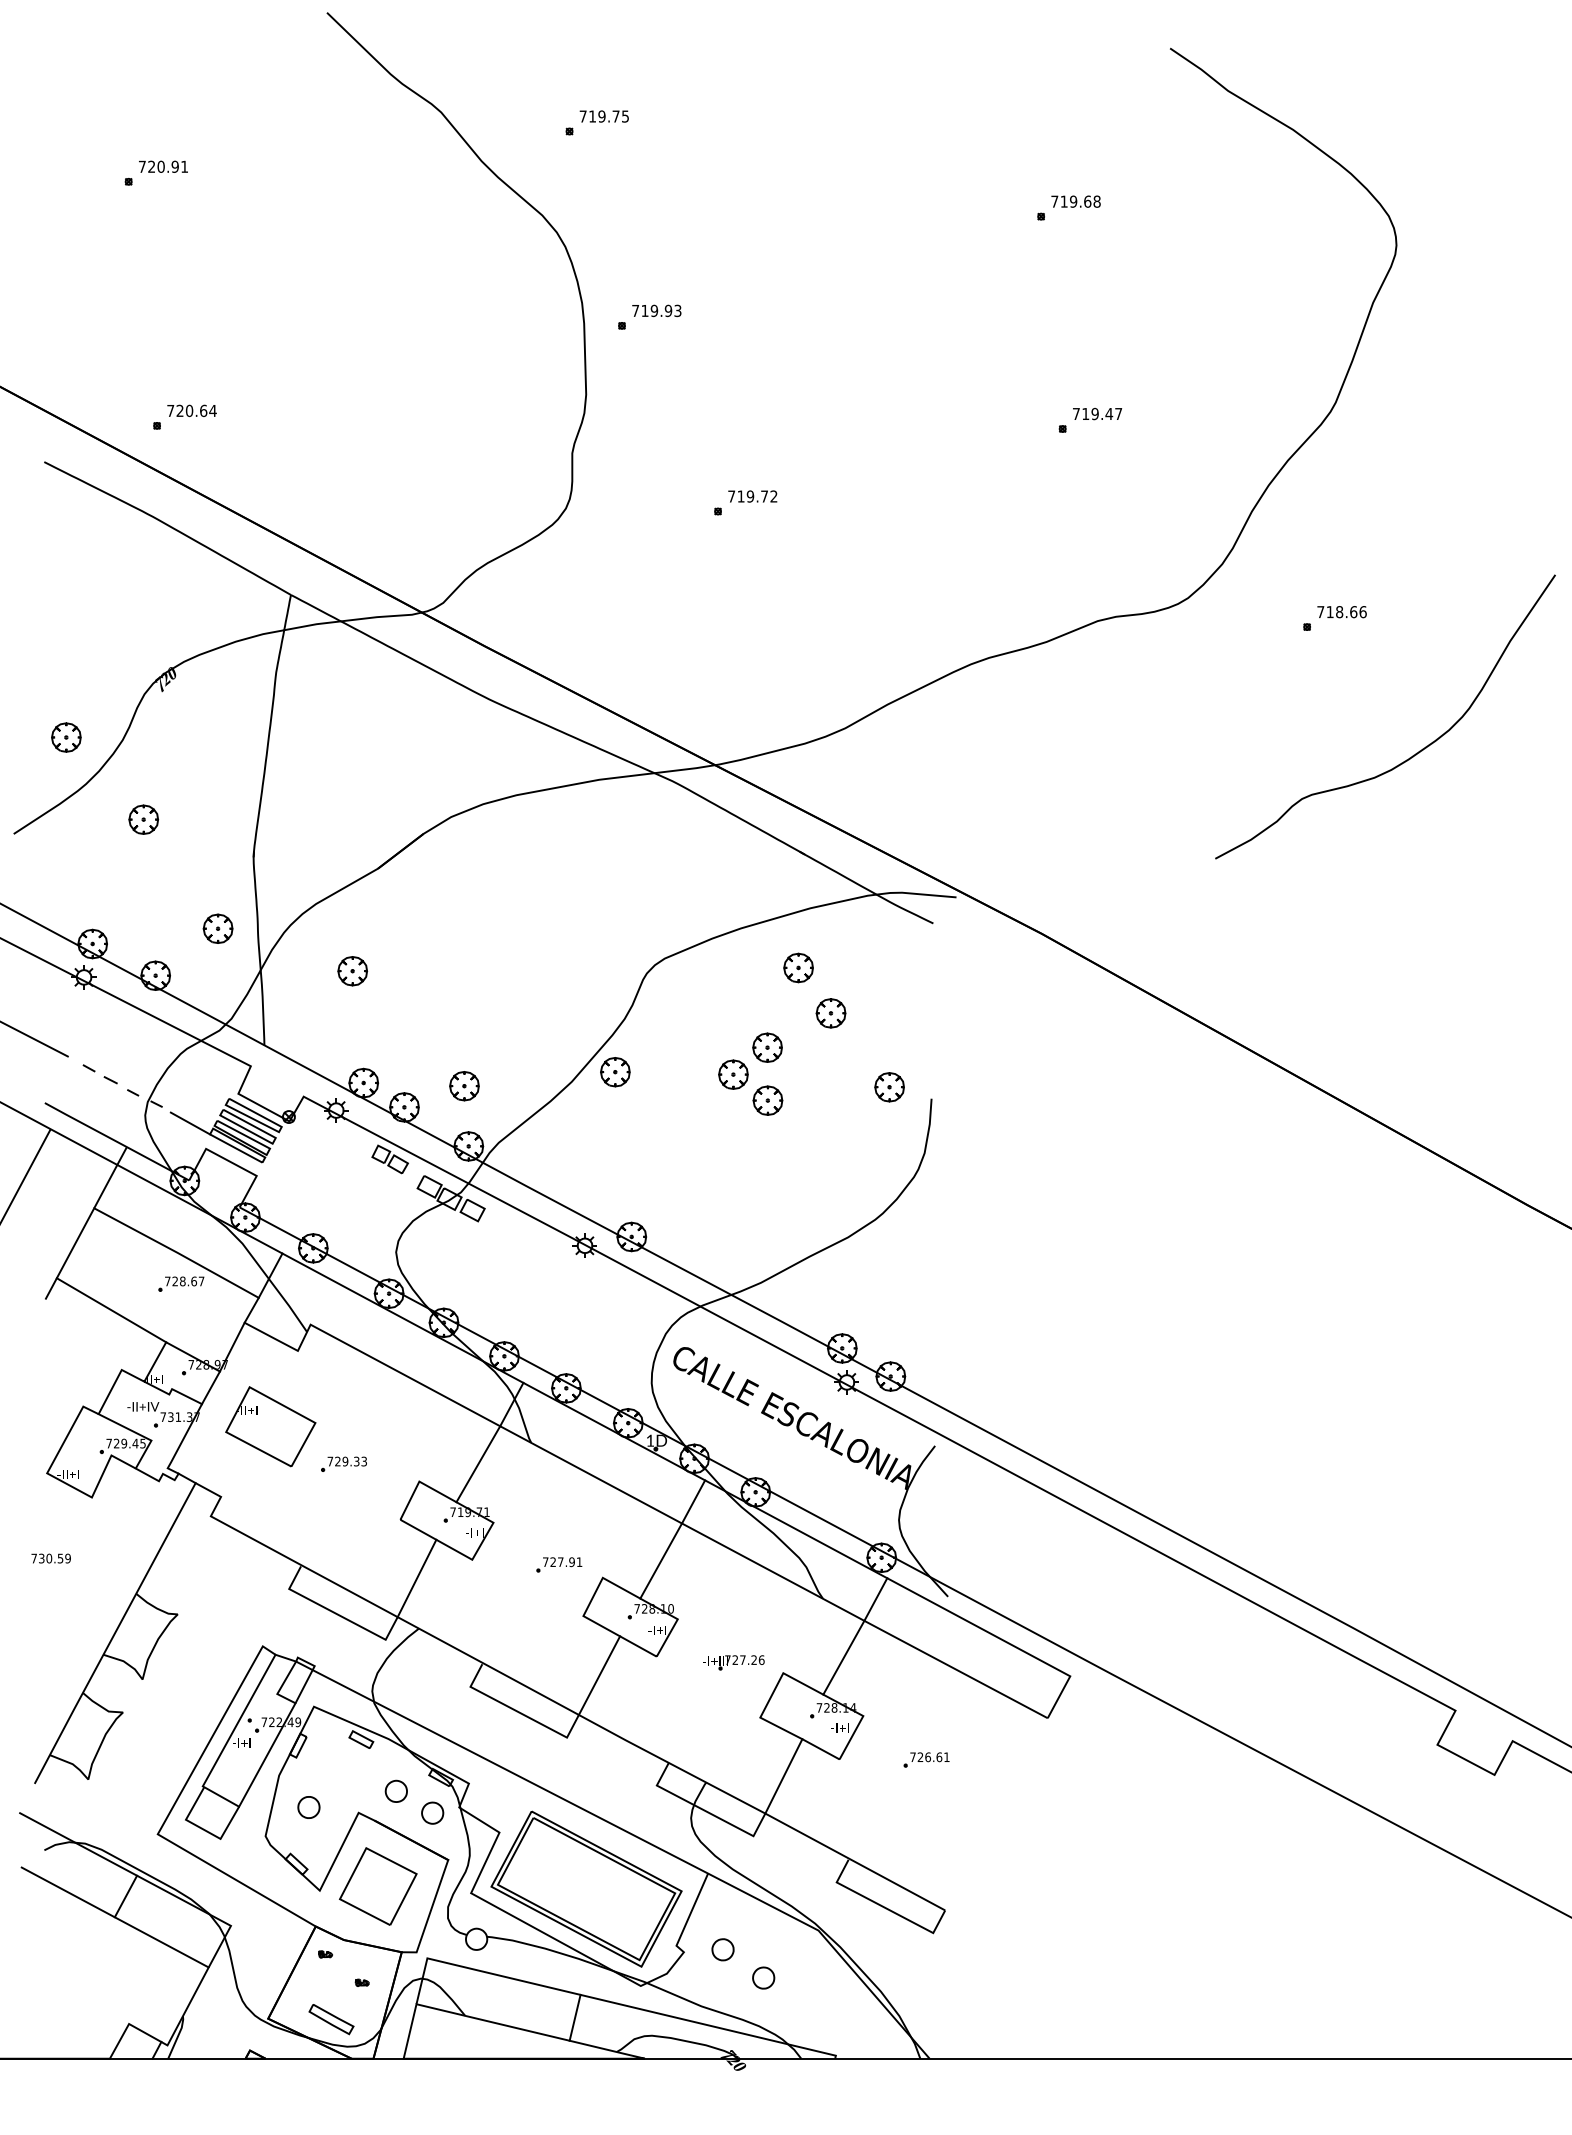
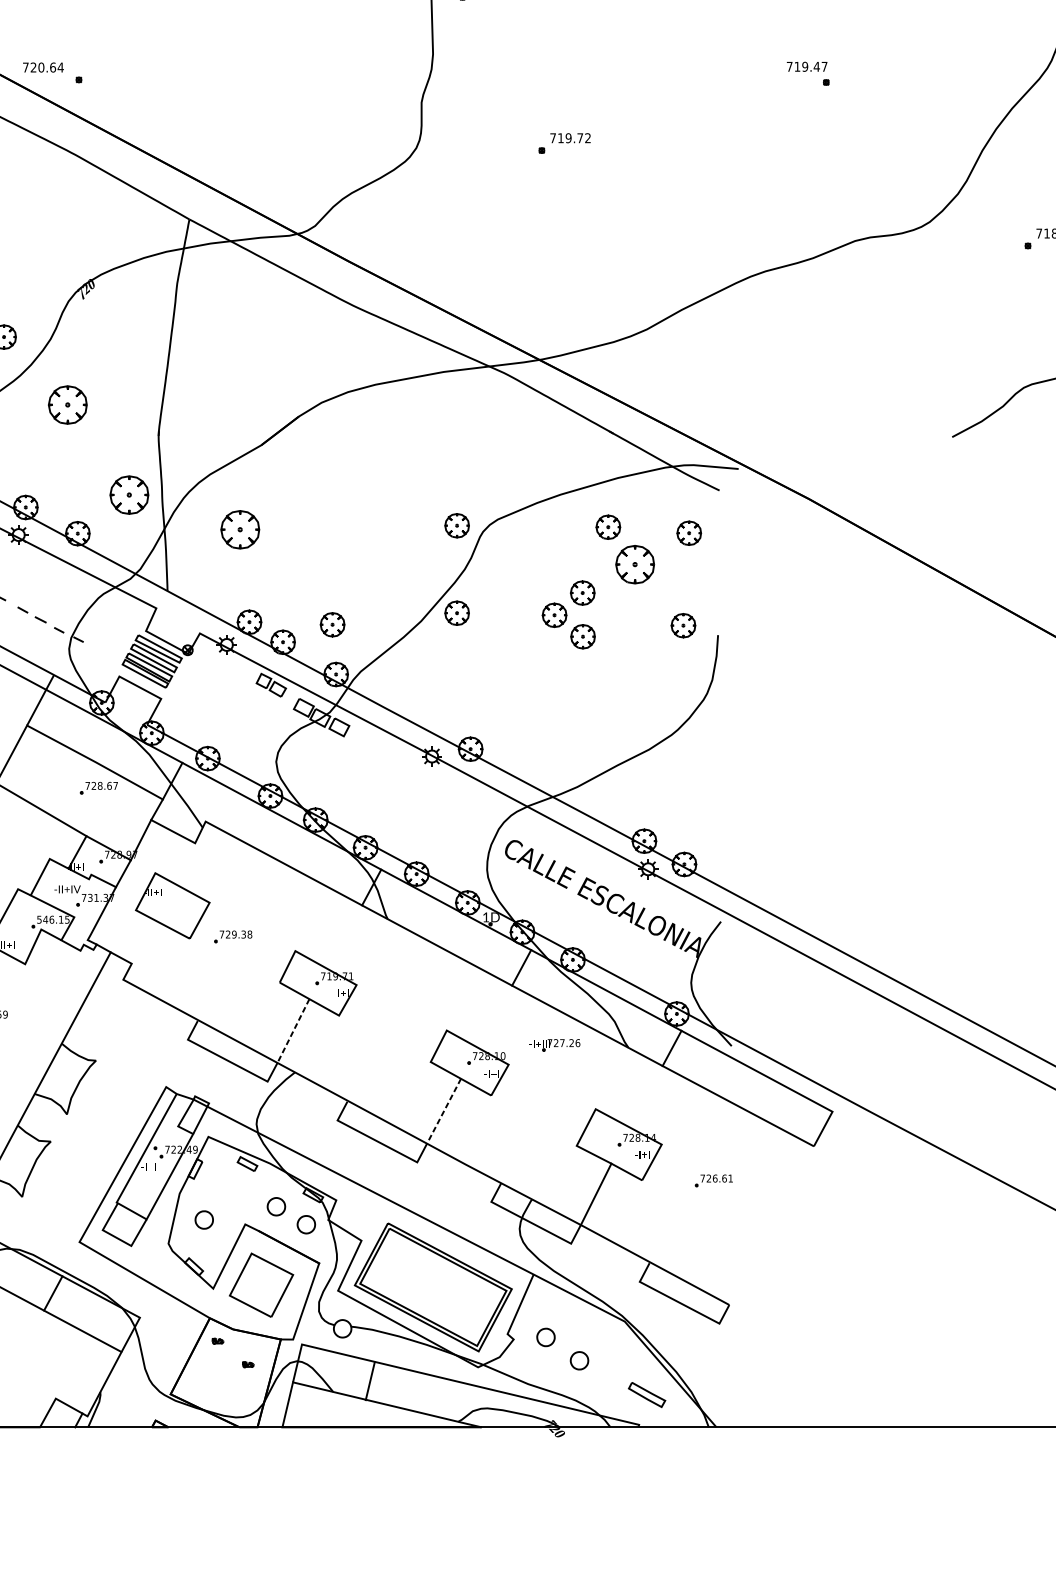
text: (191, 410) -> (43, 67), moved
text: (1097, 414) -> (807, 67), moved
part: (143, 819) -> (67, 404), size x1.6
part: (217, 928) -> (128, 494), size x1.6
part: (615, 966) -> (457, 526), added
part: (352, 971) -> (240, 530), size x1.6
part: (896, 975) -> (689, 533), added
part: (830, 1013) -> (634, 564), size x1.6
line: (190, 1123) -> (106, 655), removed
text: (122, 1443) -> (50, 919), 729.45 -> 546.15
text: (364, 1461) -> (250, 934), 729.33 -> 729.38
line: (478, 1464) -> (344, 936), removed
line: (661, 1560) -> (495, 1016), removed
part: (559, 1564) -> (411, 1019), removed
line: (416, 1578) -> (293, 1031), solid -> dashed
line: (843, 1657) -> (645, 1096), removed
part: (733, 1662) -> (554, 1045), moved
line: (599, 1676) -> (444, 1111), solid -> dashed
line: (574, 2017) -> (369, 1380), moved
part: (331, 2019) -> (647, 1394), moved

